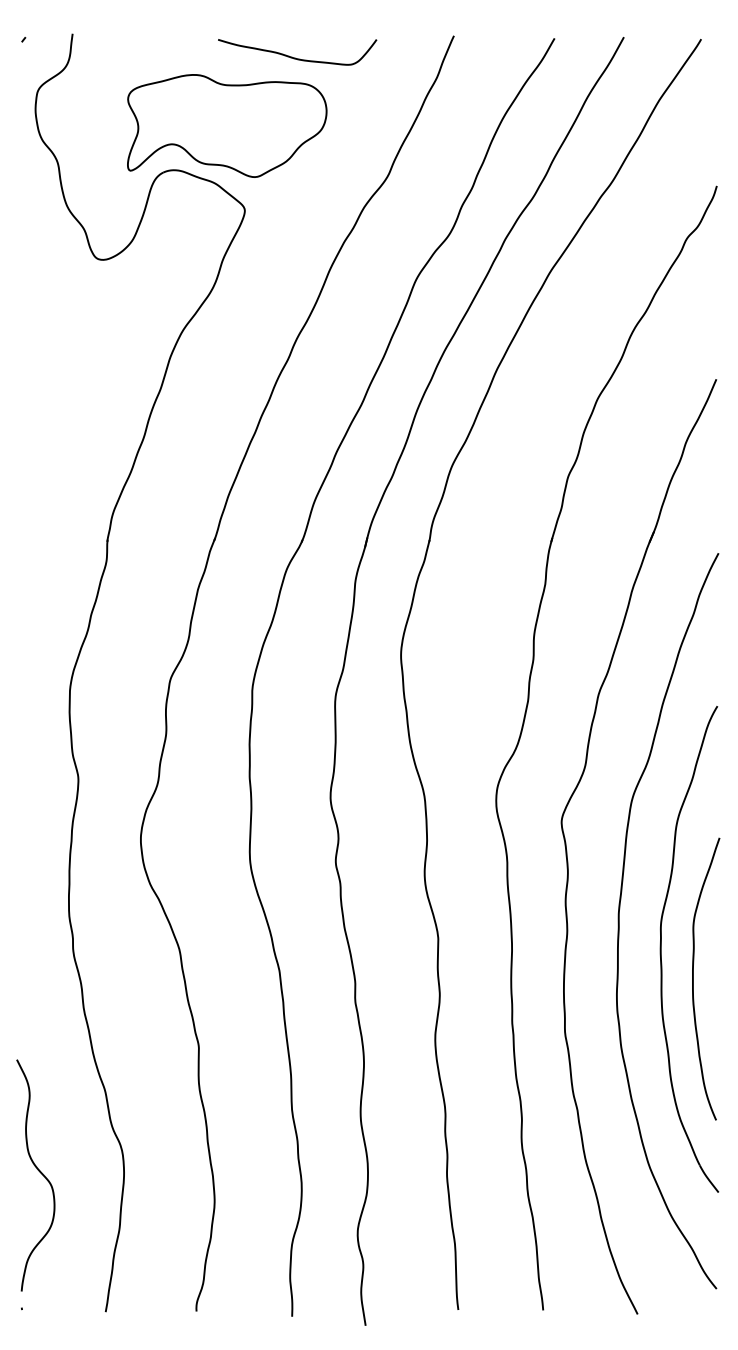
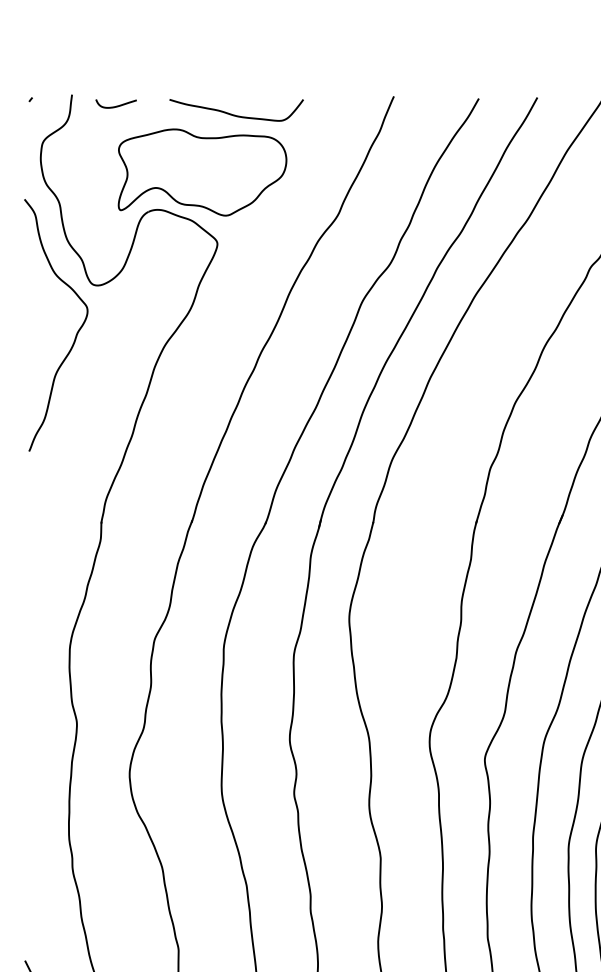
curve: (126, 46) -> (117, 105), added
curve: (295, 57) -> (234, 114), moved
curve: (77, 317) -> (76, 334), added

